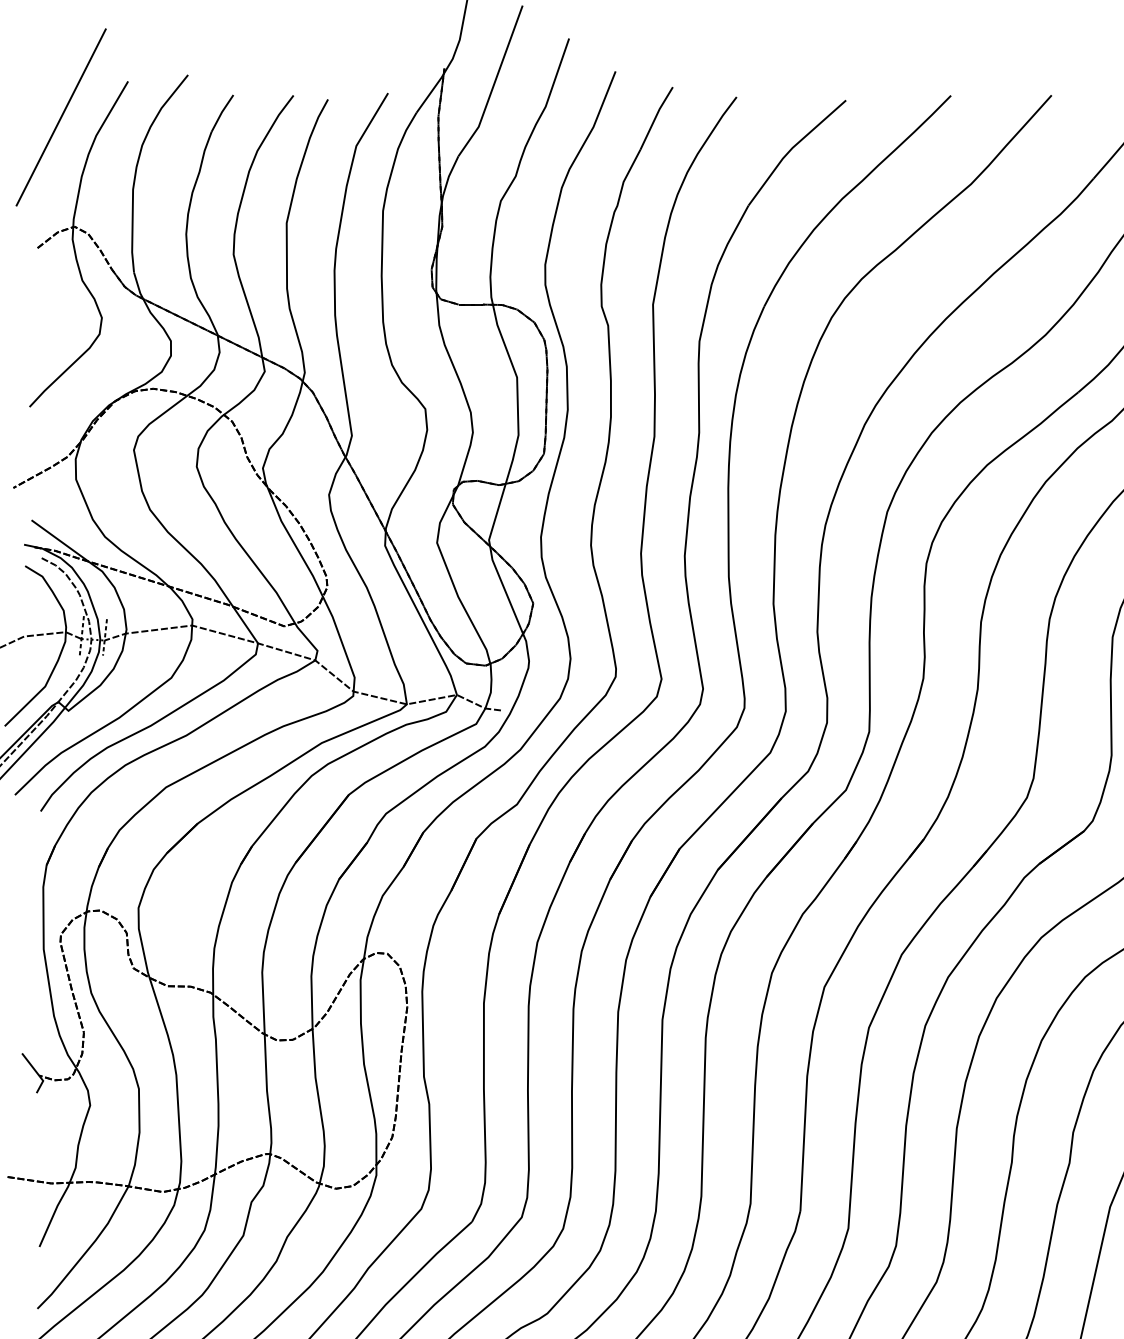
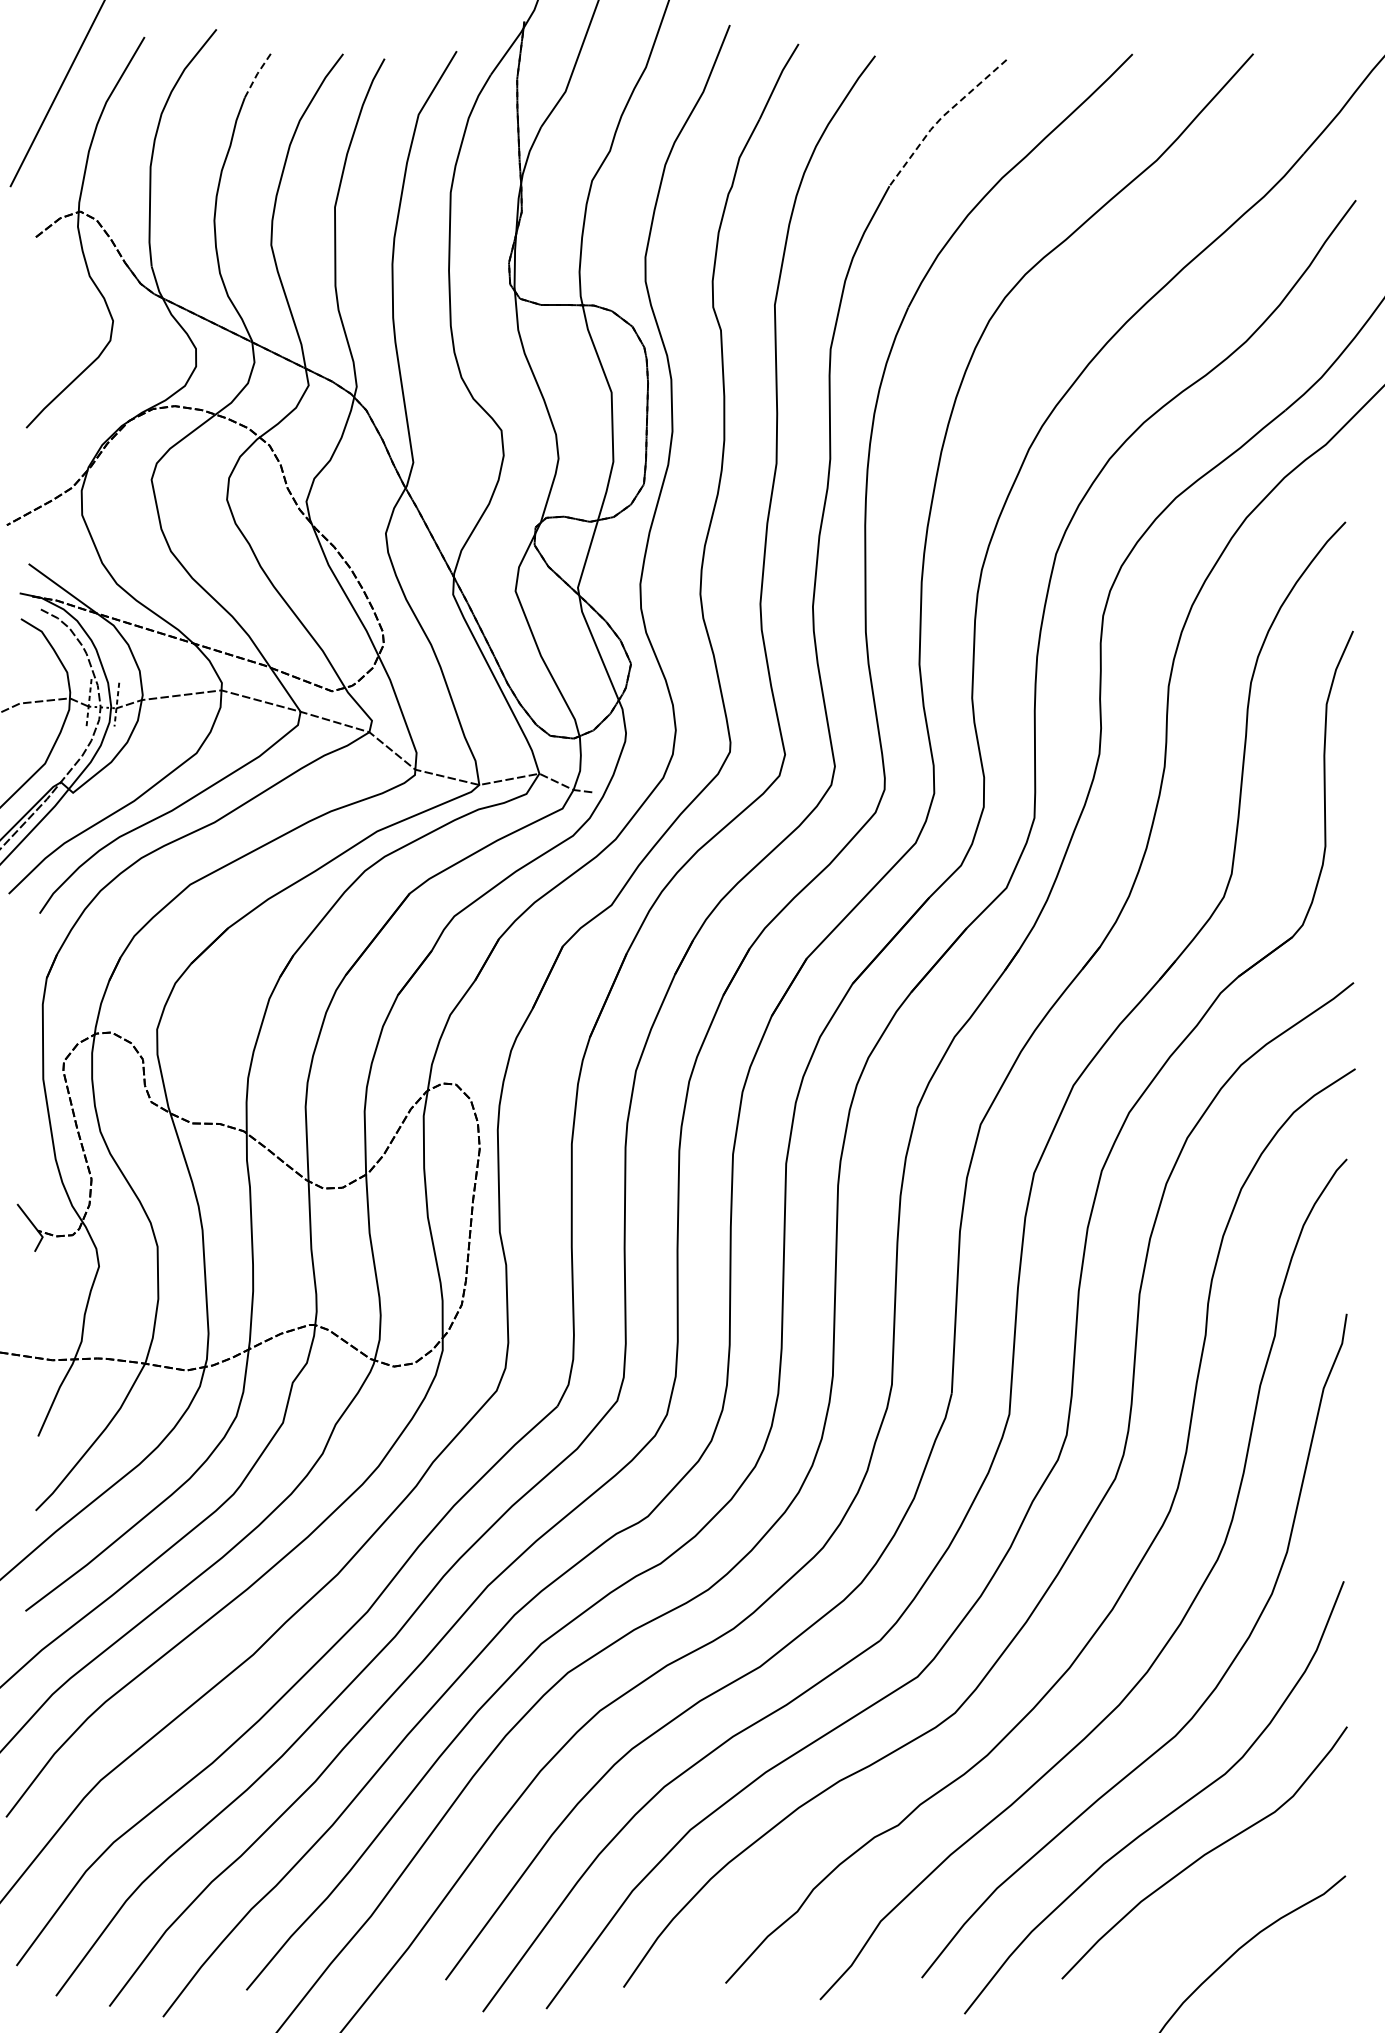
line: (222, 111) -> (257, 73), solid -> dashed
line: (791, 148) -> (941, 117), solid -> dashed

